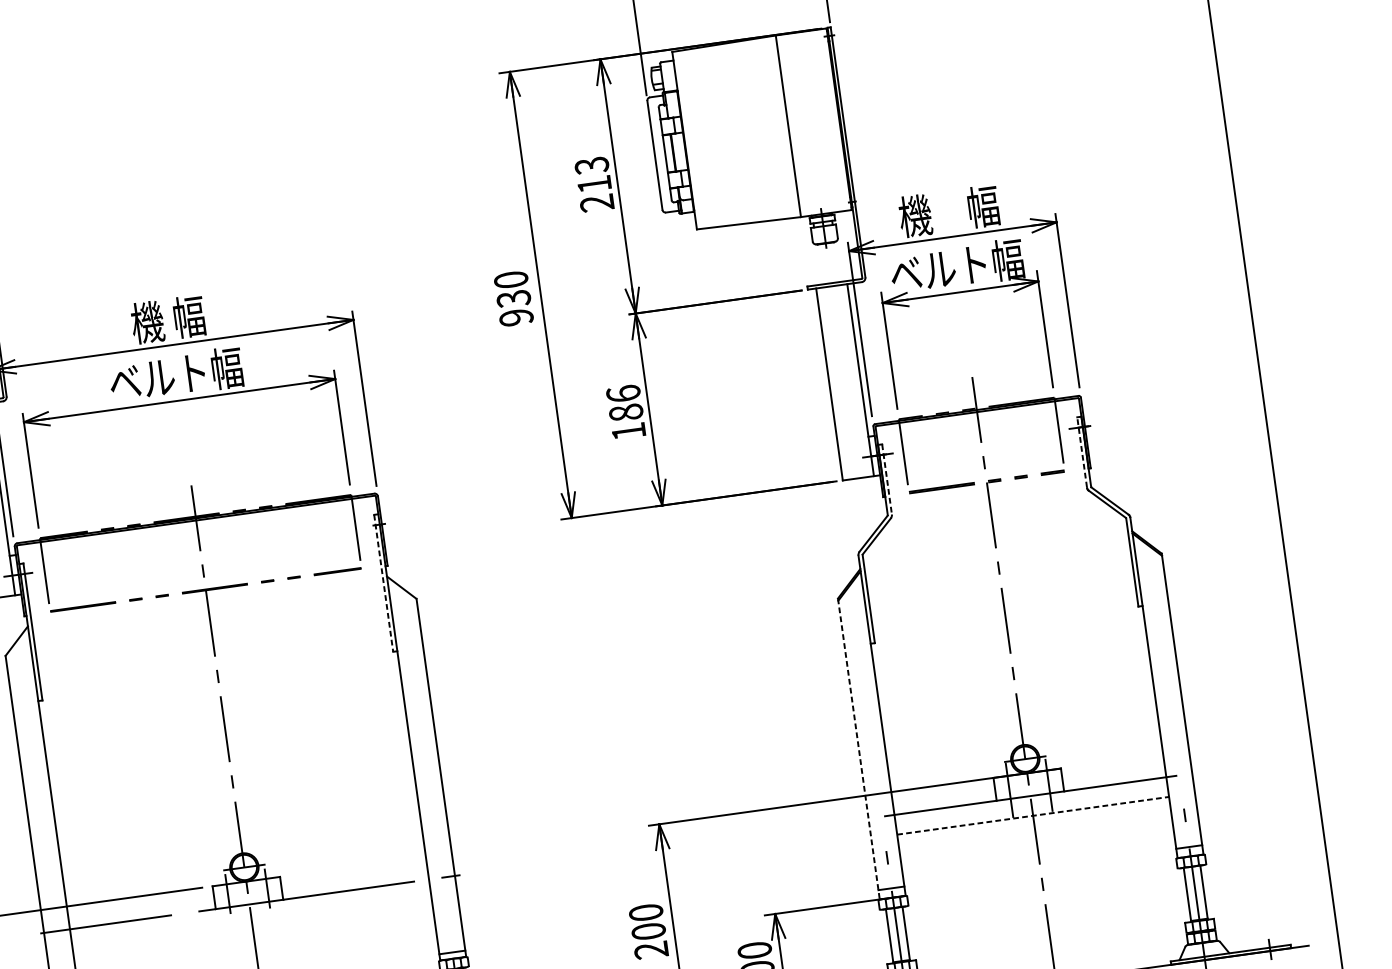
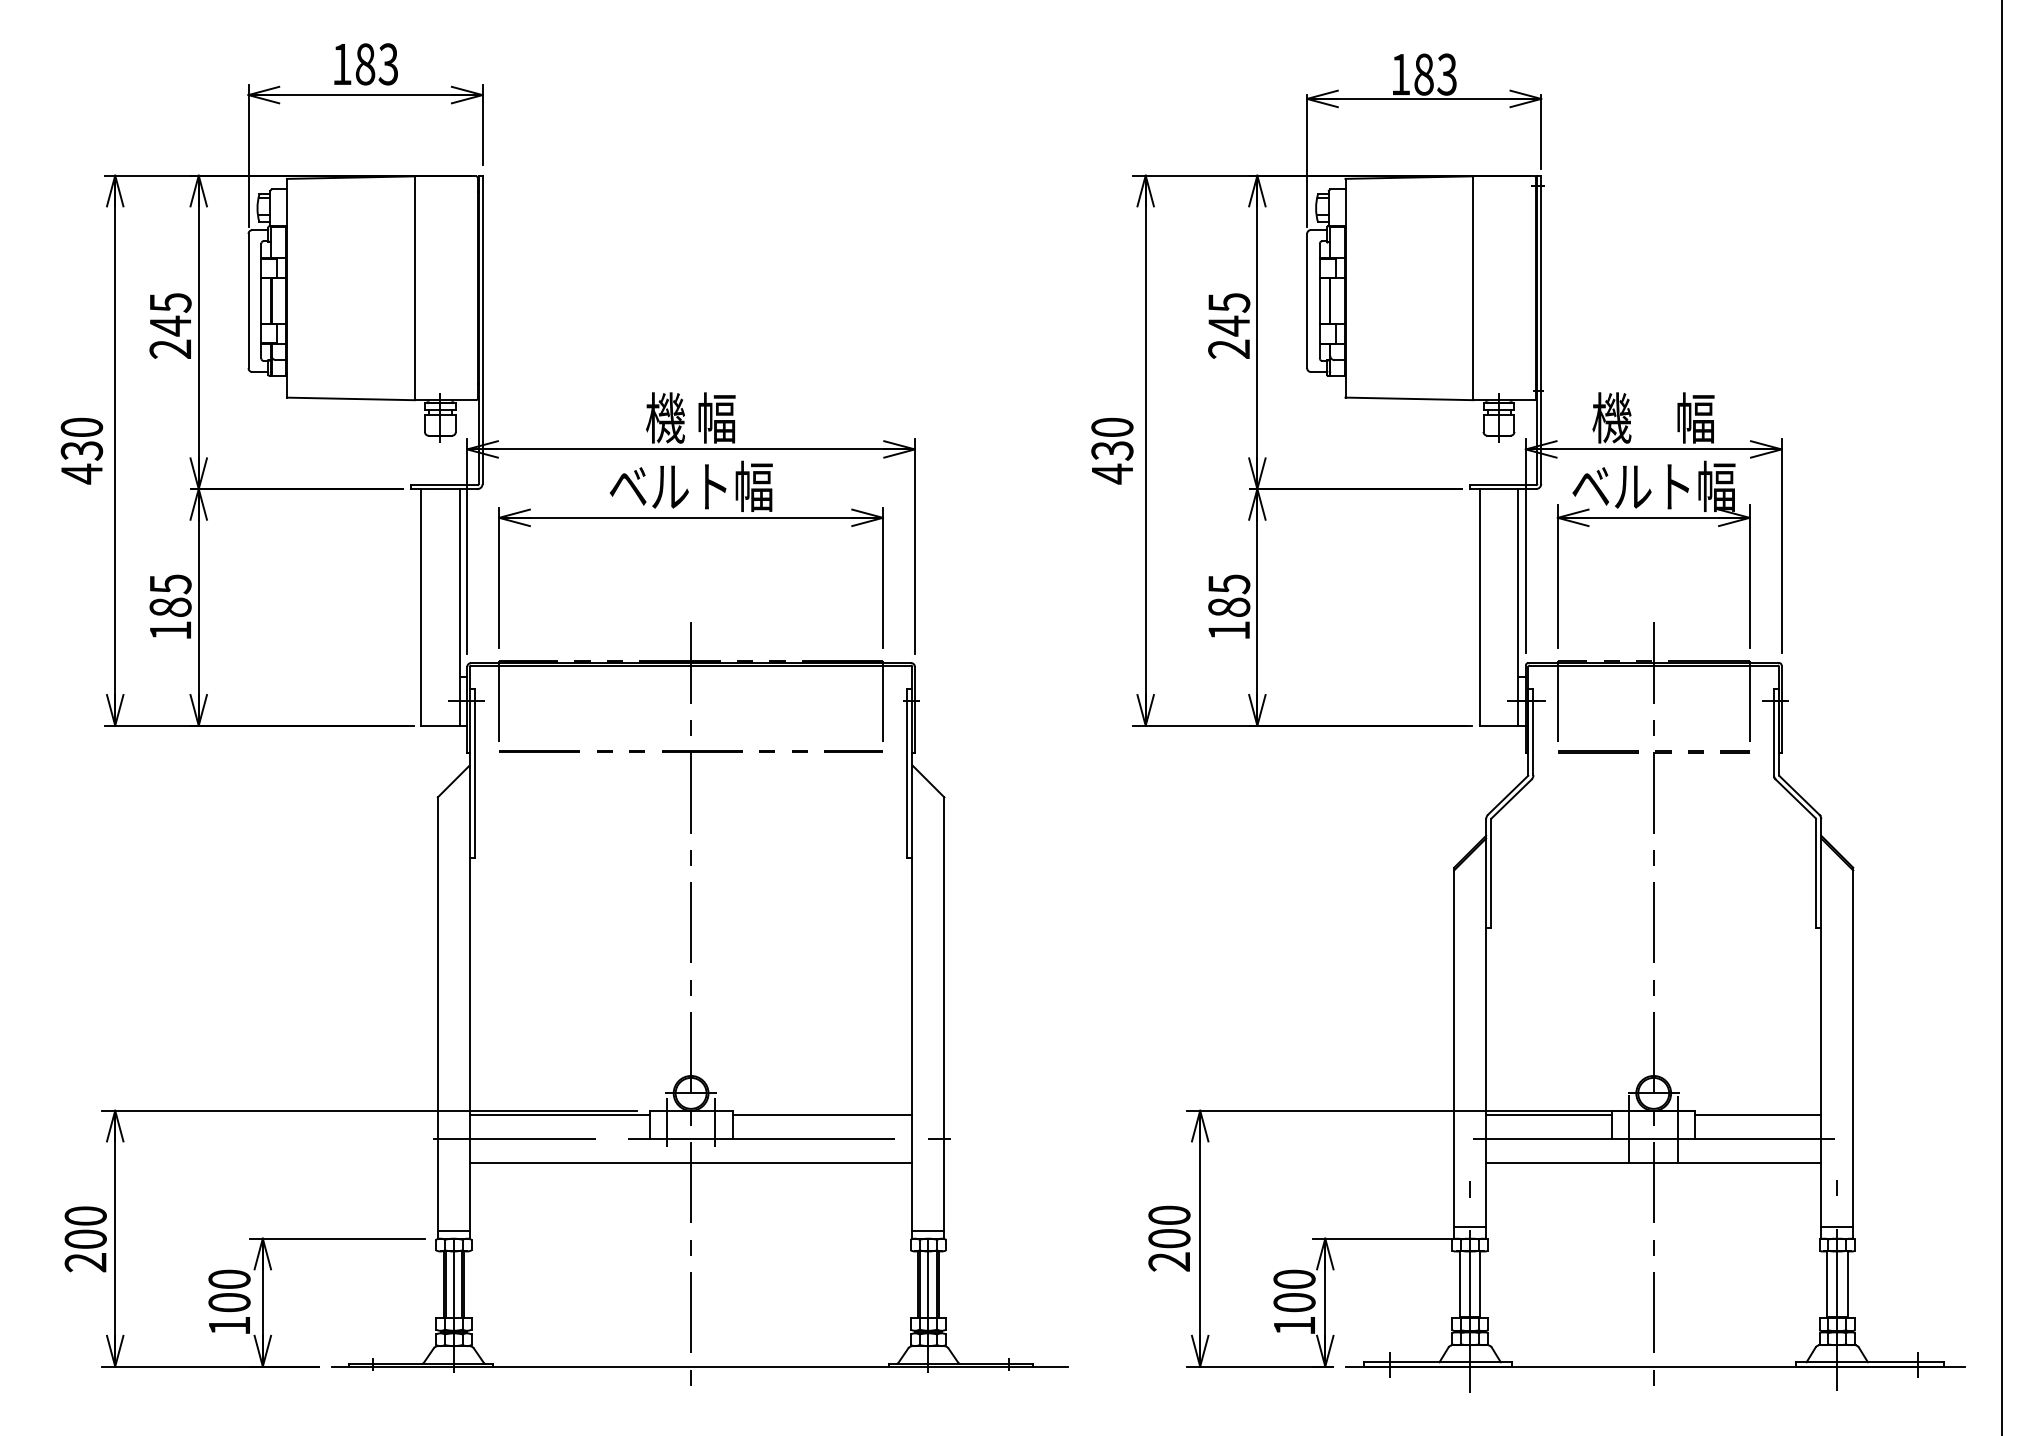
text: (592, 175) -> (1228, 314), 213 -> 245
text: (516, 317) -> (1112, 473), 930 -> 430
text: (623, 394) -> (1229, 584), 186 -> 185
line: (1081, 452) -> (1773, 731), dashed -> solid
line: (887, 479) -> (1533, 732), dashed -> solid
line: (383, 583) -> (907, 773), dashed -> solid
line: (859, 749) -> (1454, 1053), dashed -> solid
line: (1112, 764) -> (1758, 1114), added
line: (943, 788) -> (1549, 1114), added
line: (1033, 816) -> (1653, 1163), dashed -> solid
line: (353, 869) -> (822, 1114), added
line: (140, 899) -> (559, 1114), added
line: (251, 924) -> (690, 1163), added

